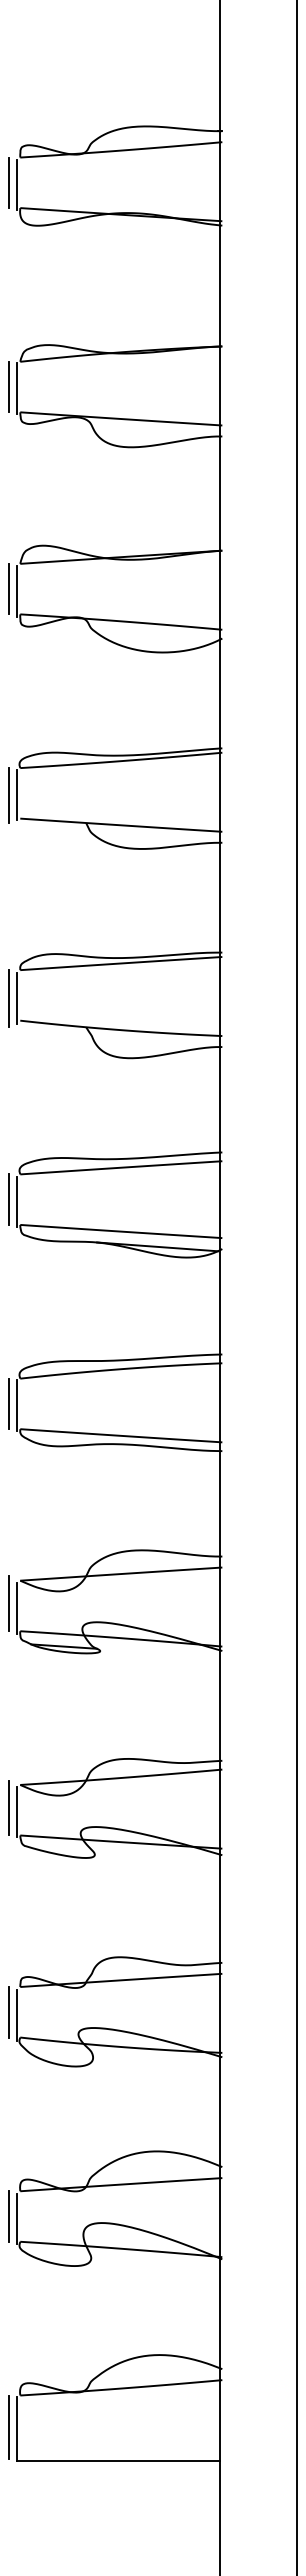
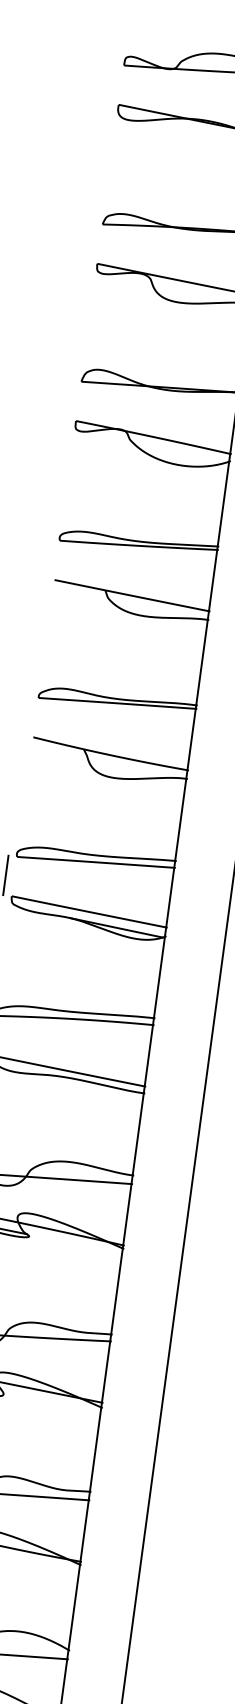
line: (9, 182) -> (113, 83), removed
line: (17, 184) -> (119, 86), removed
line: (9, 386) -> (91, 242), removed
line: (17, 388) -> (97, 244), removed
line: (9, 588) -> (70, 399), removed
line: (17, 591) -> (76, 402), removed
line: (17, 794) -> (54, 560), removed
line: (9, 795) -> (48, 560), removed
line: (9, 998) -> (27, 718), removed
line: (17, 998) -> (33, 719), removed
line: (17, 1201) -> (12, 877), removed

